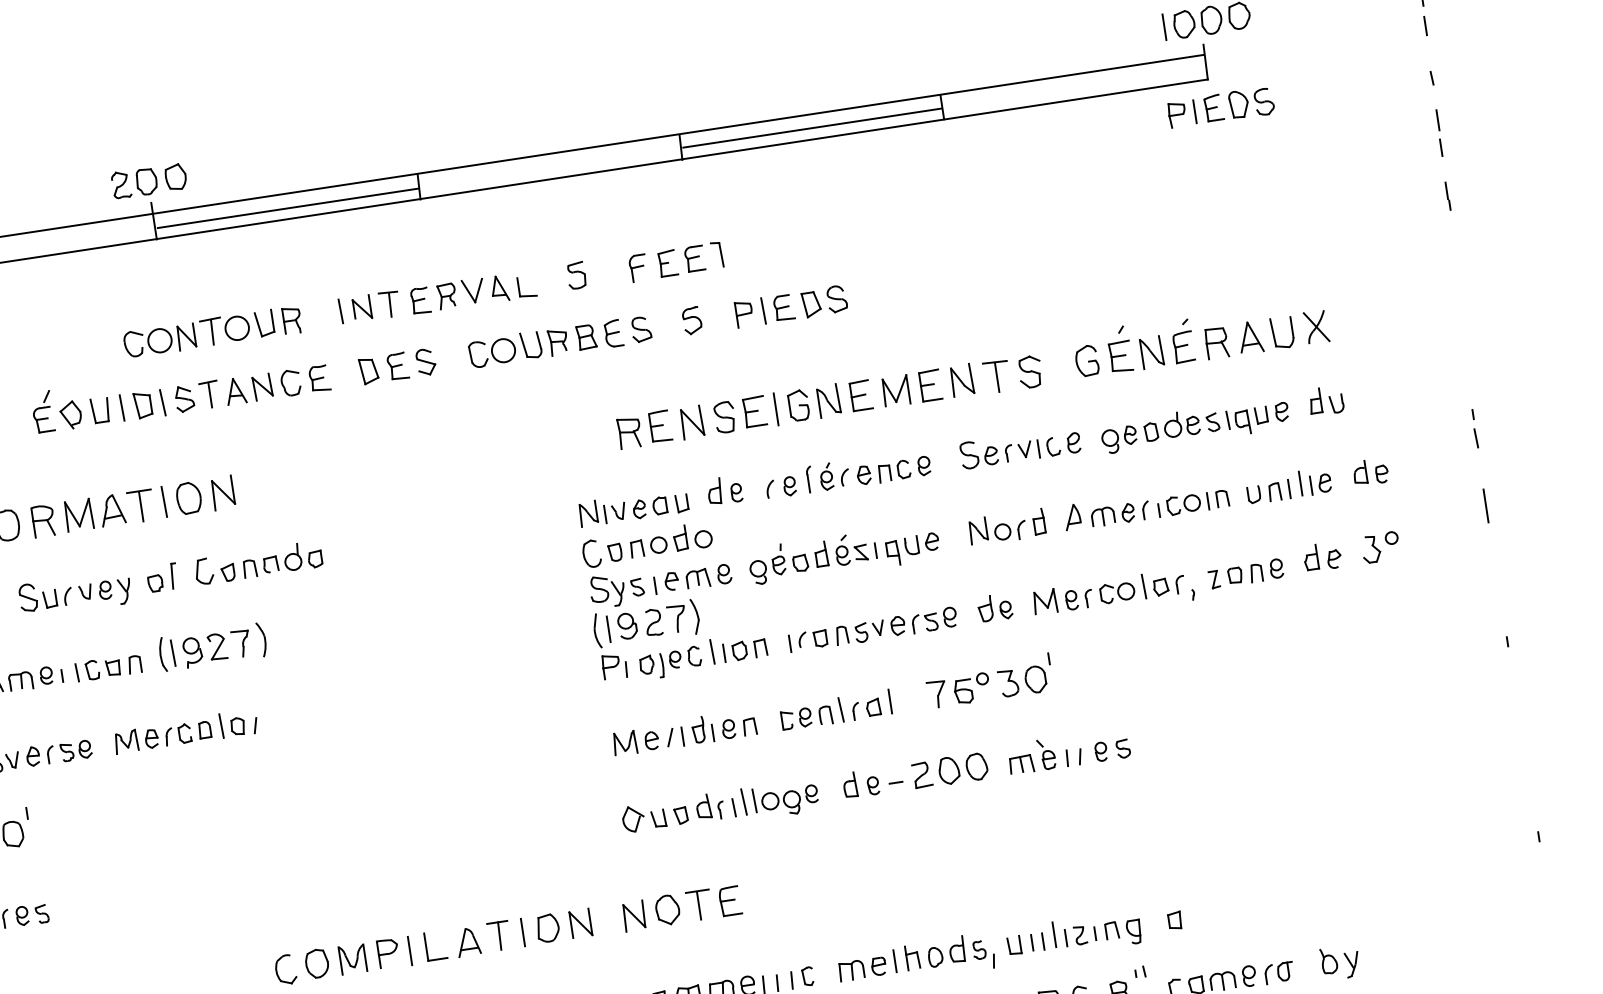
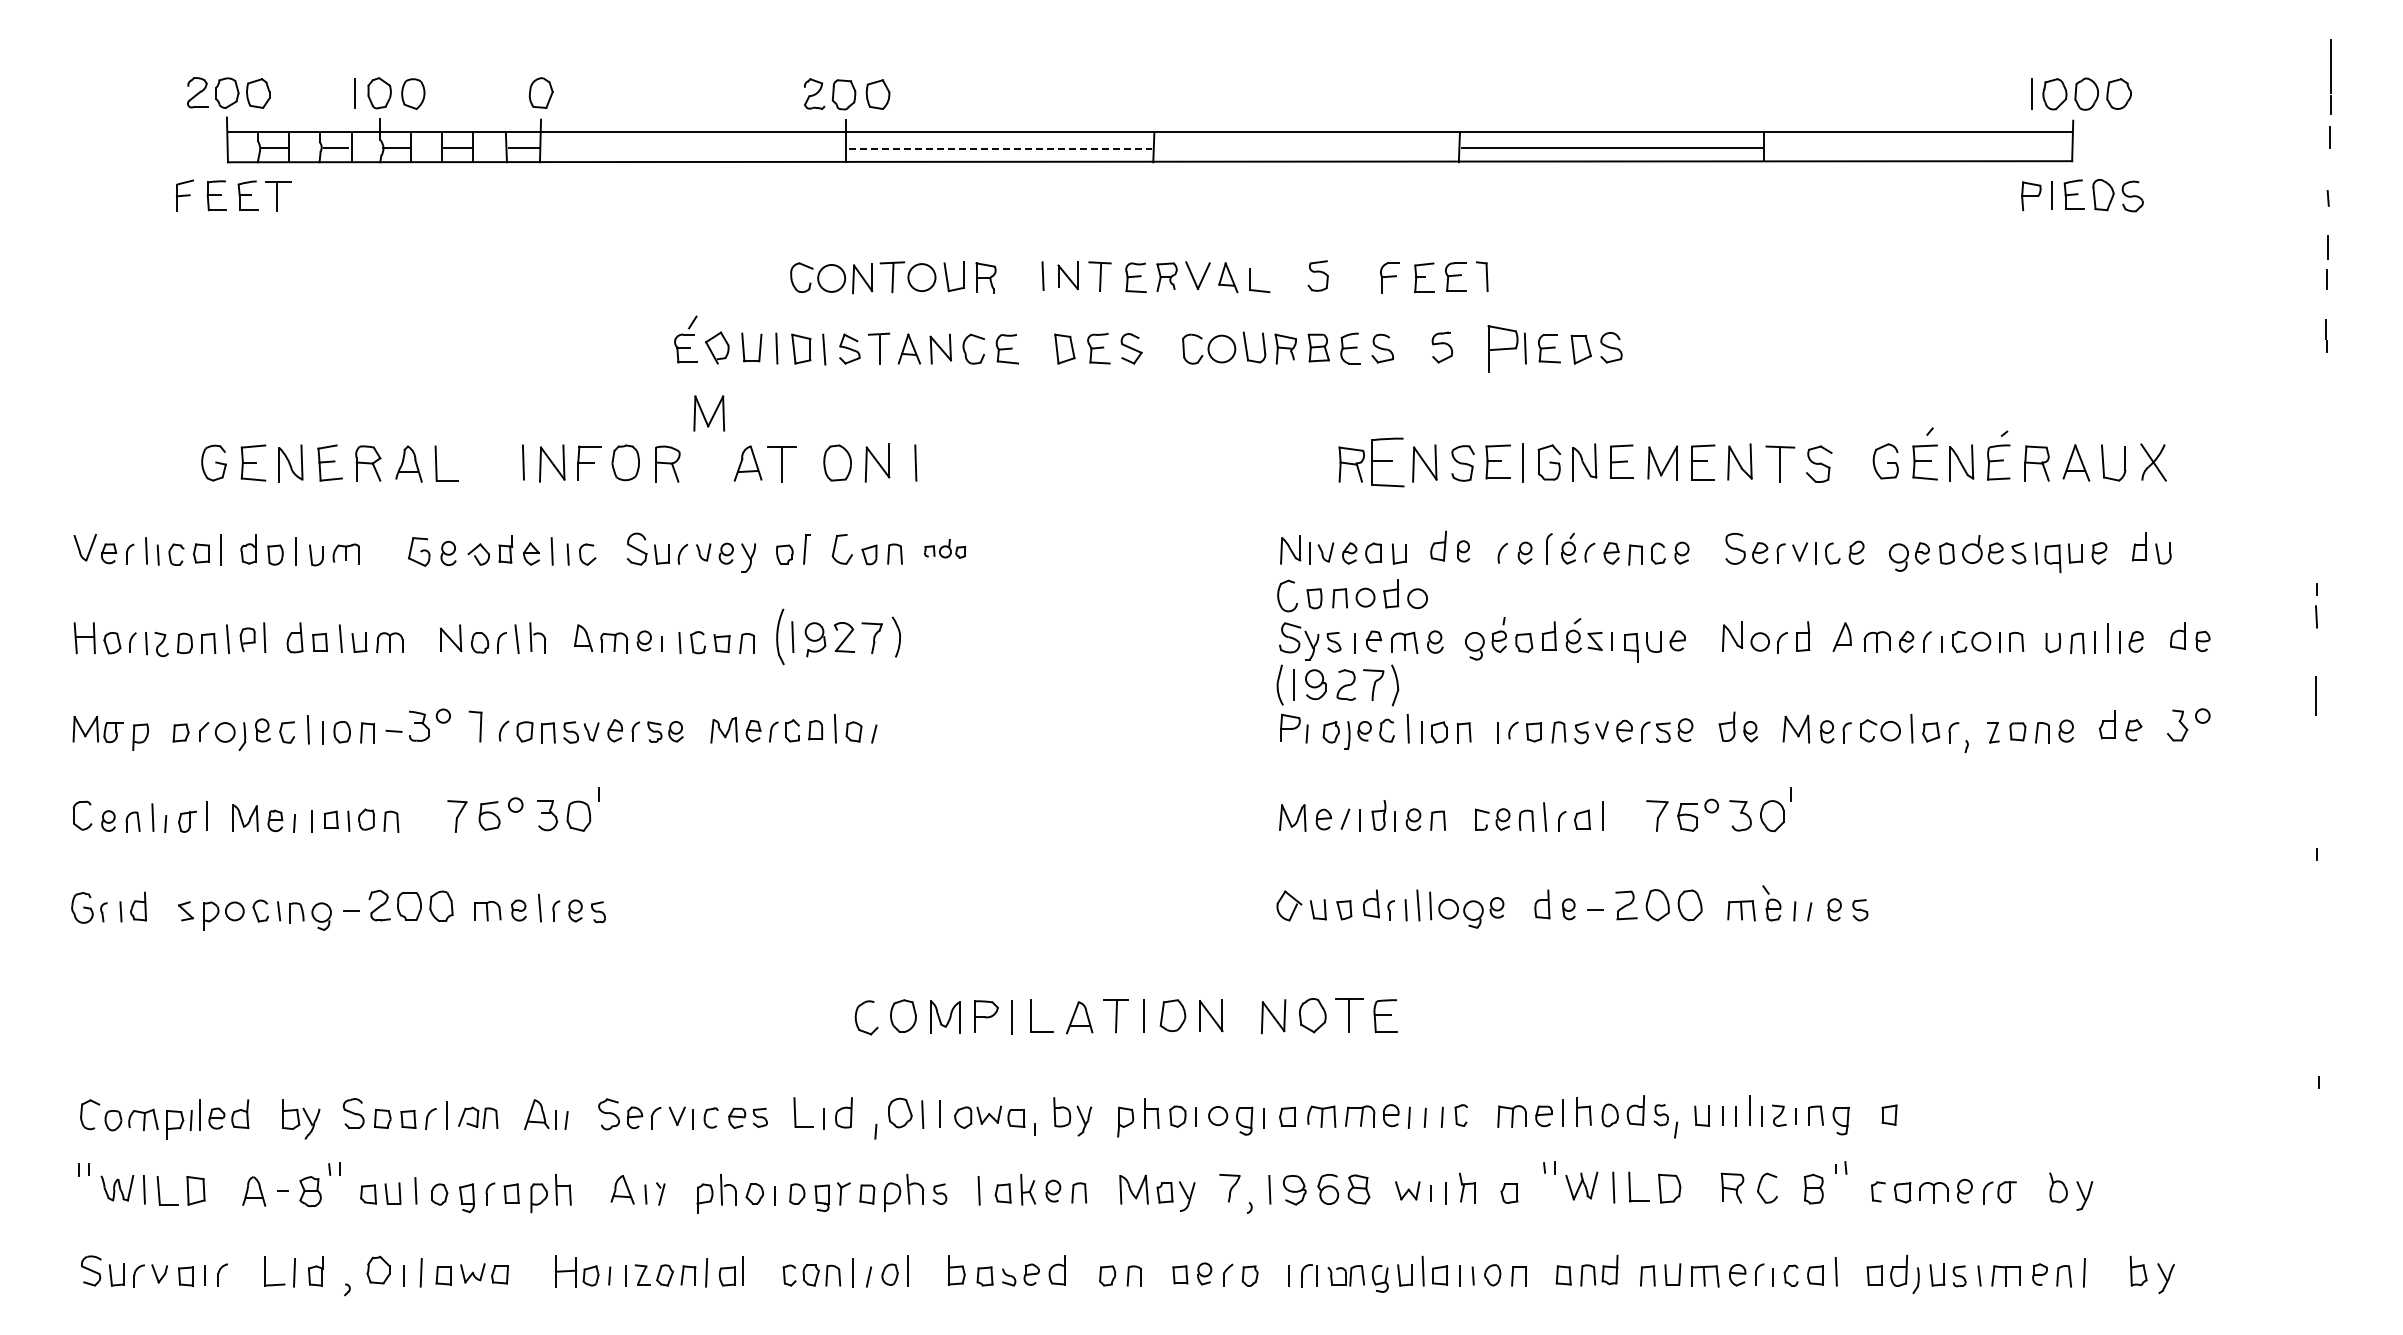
line: (287, 208) -> (1000, 149), solid -> dashed
part: (743, 313) -> (1502, 348), size x1.6
part: (661, 426) -> (1388, 462), size x1.4
line: (163, 501) -> (915, 462), moved
part: (79, 515) -> (709, 413), moved
part: (291, 557) -> (944, 548), size x0.6
part: (162, 654) -> (780, 636), size x1.4

